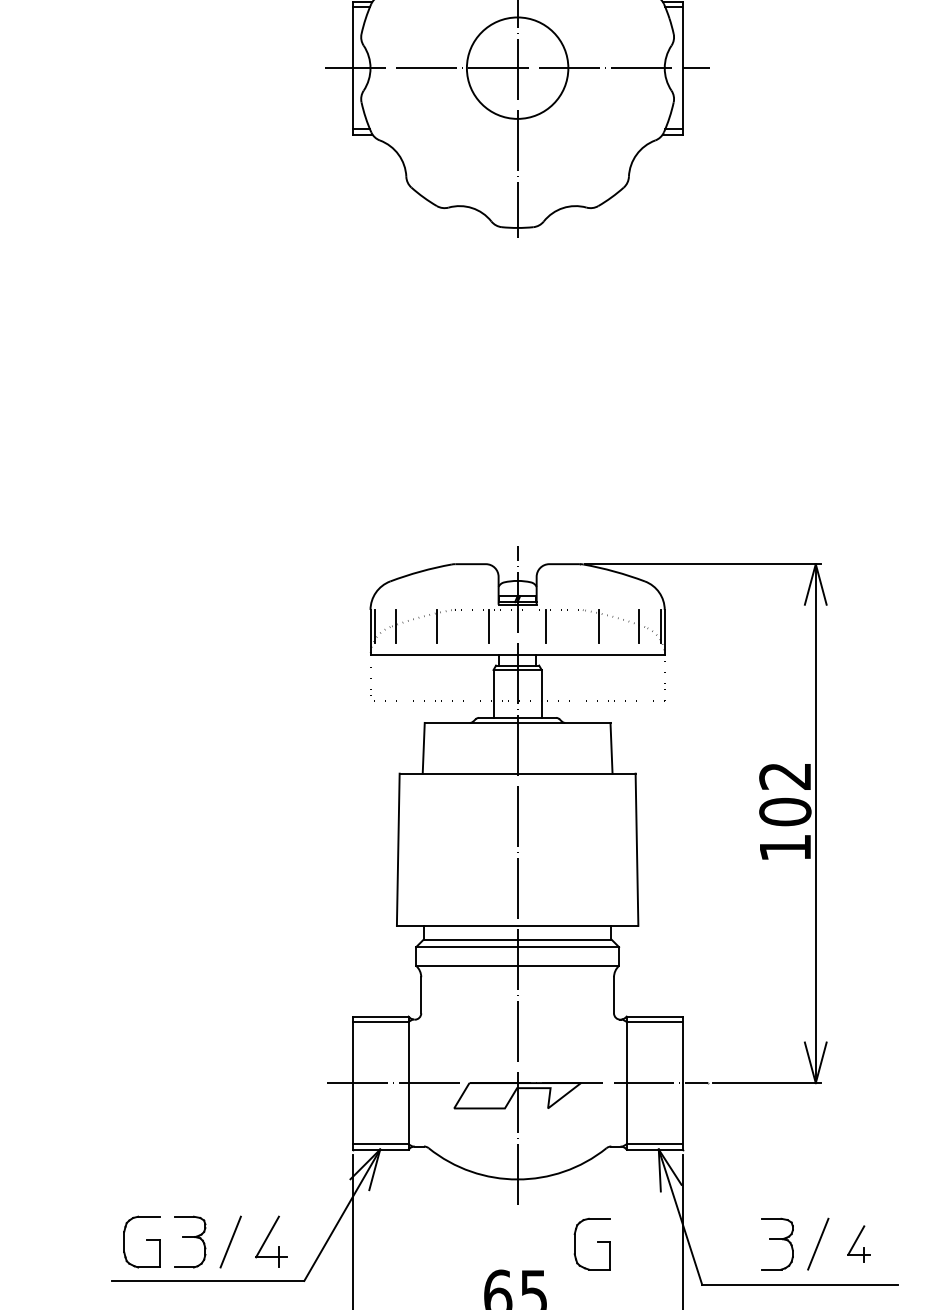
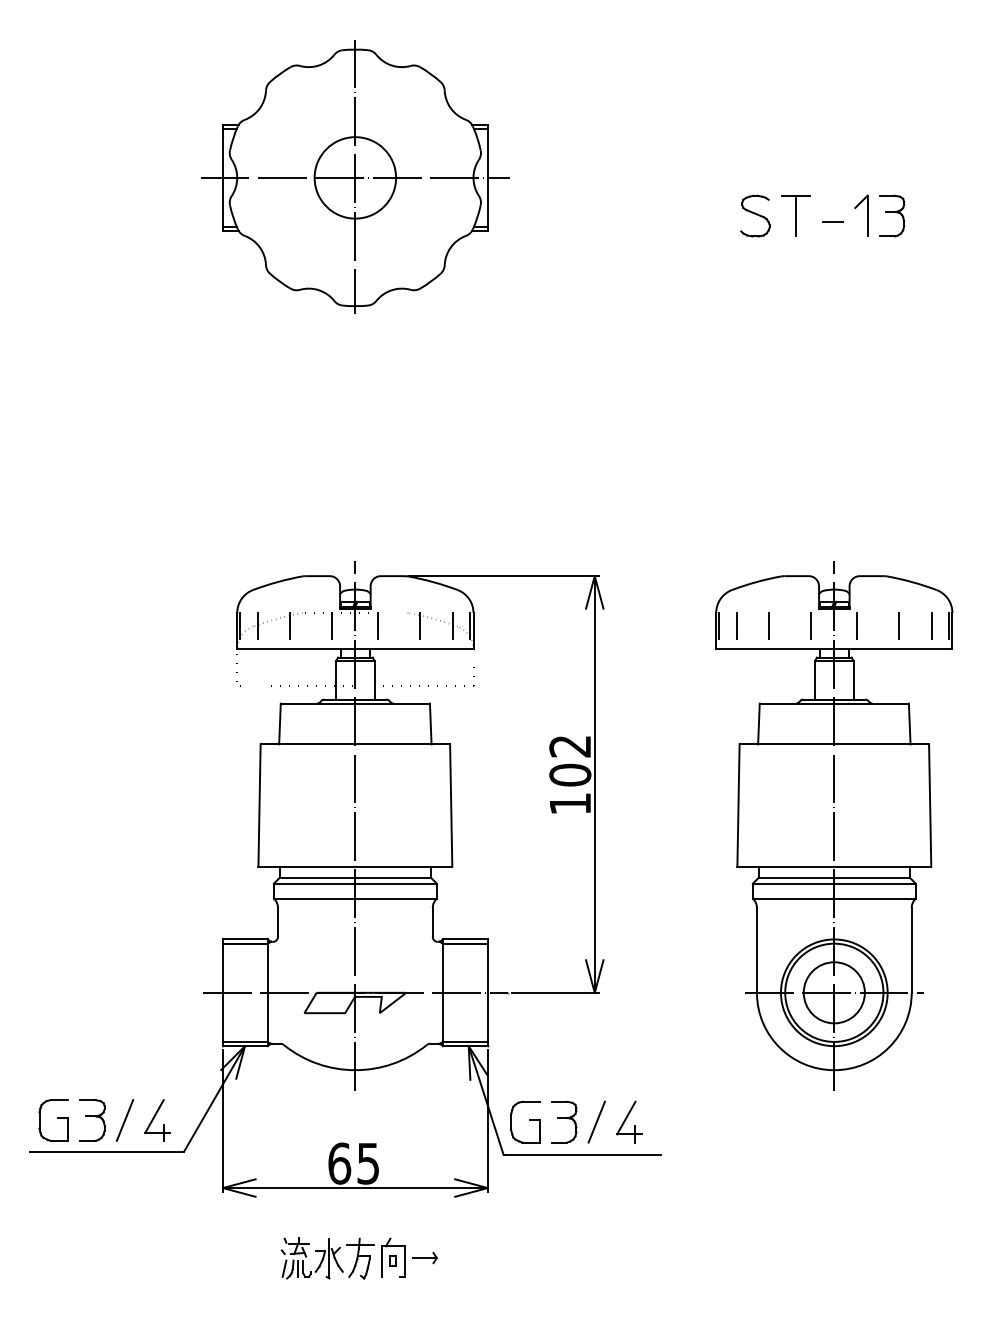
part: (592, 1243) -> (525, 1121), moved
part: (859, 1243) -> (629, 1121), size x1.43

